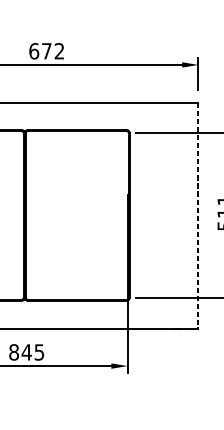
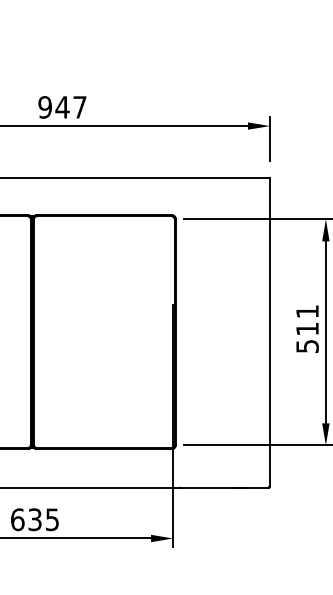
text: (46, 51) -> (62, 107), 672 -> 947
line: (198, 216) -> (270, 333), dashed -> solid
text: (20, 352) -> (26, 519), 845 -> 635

